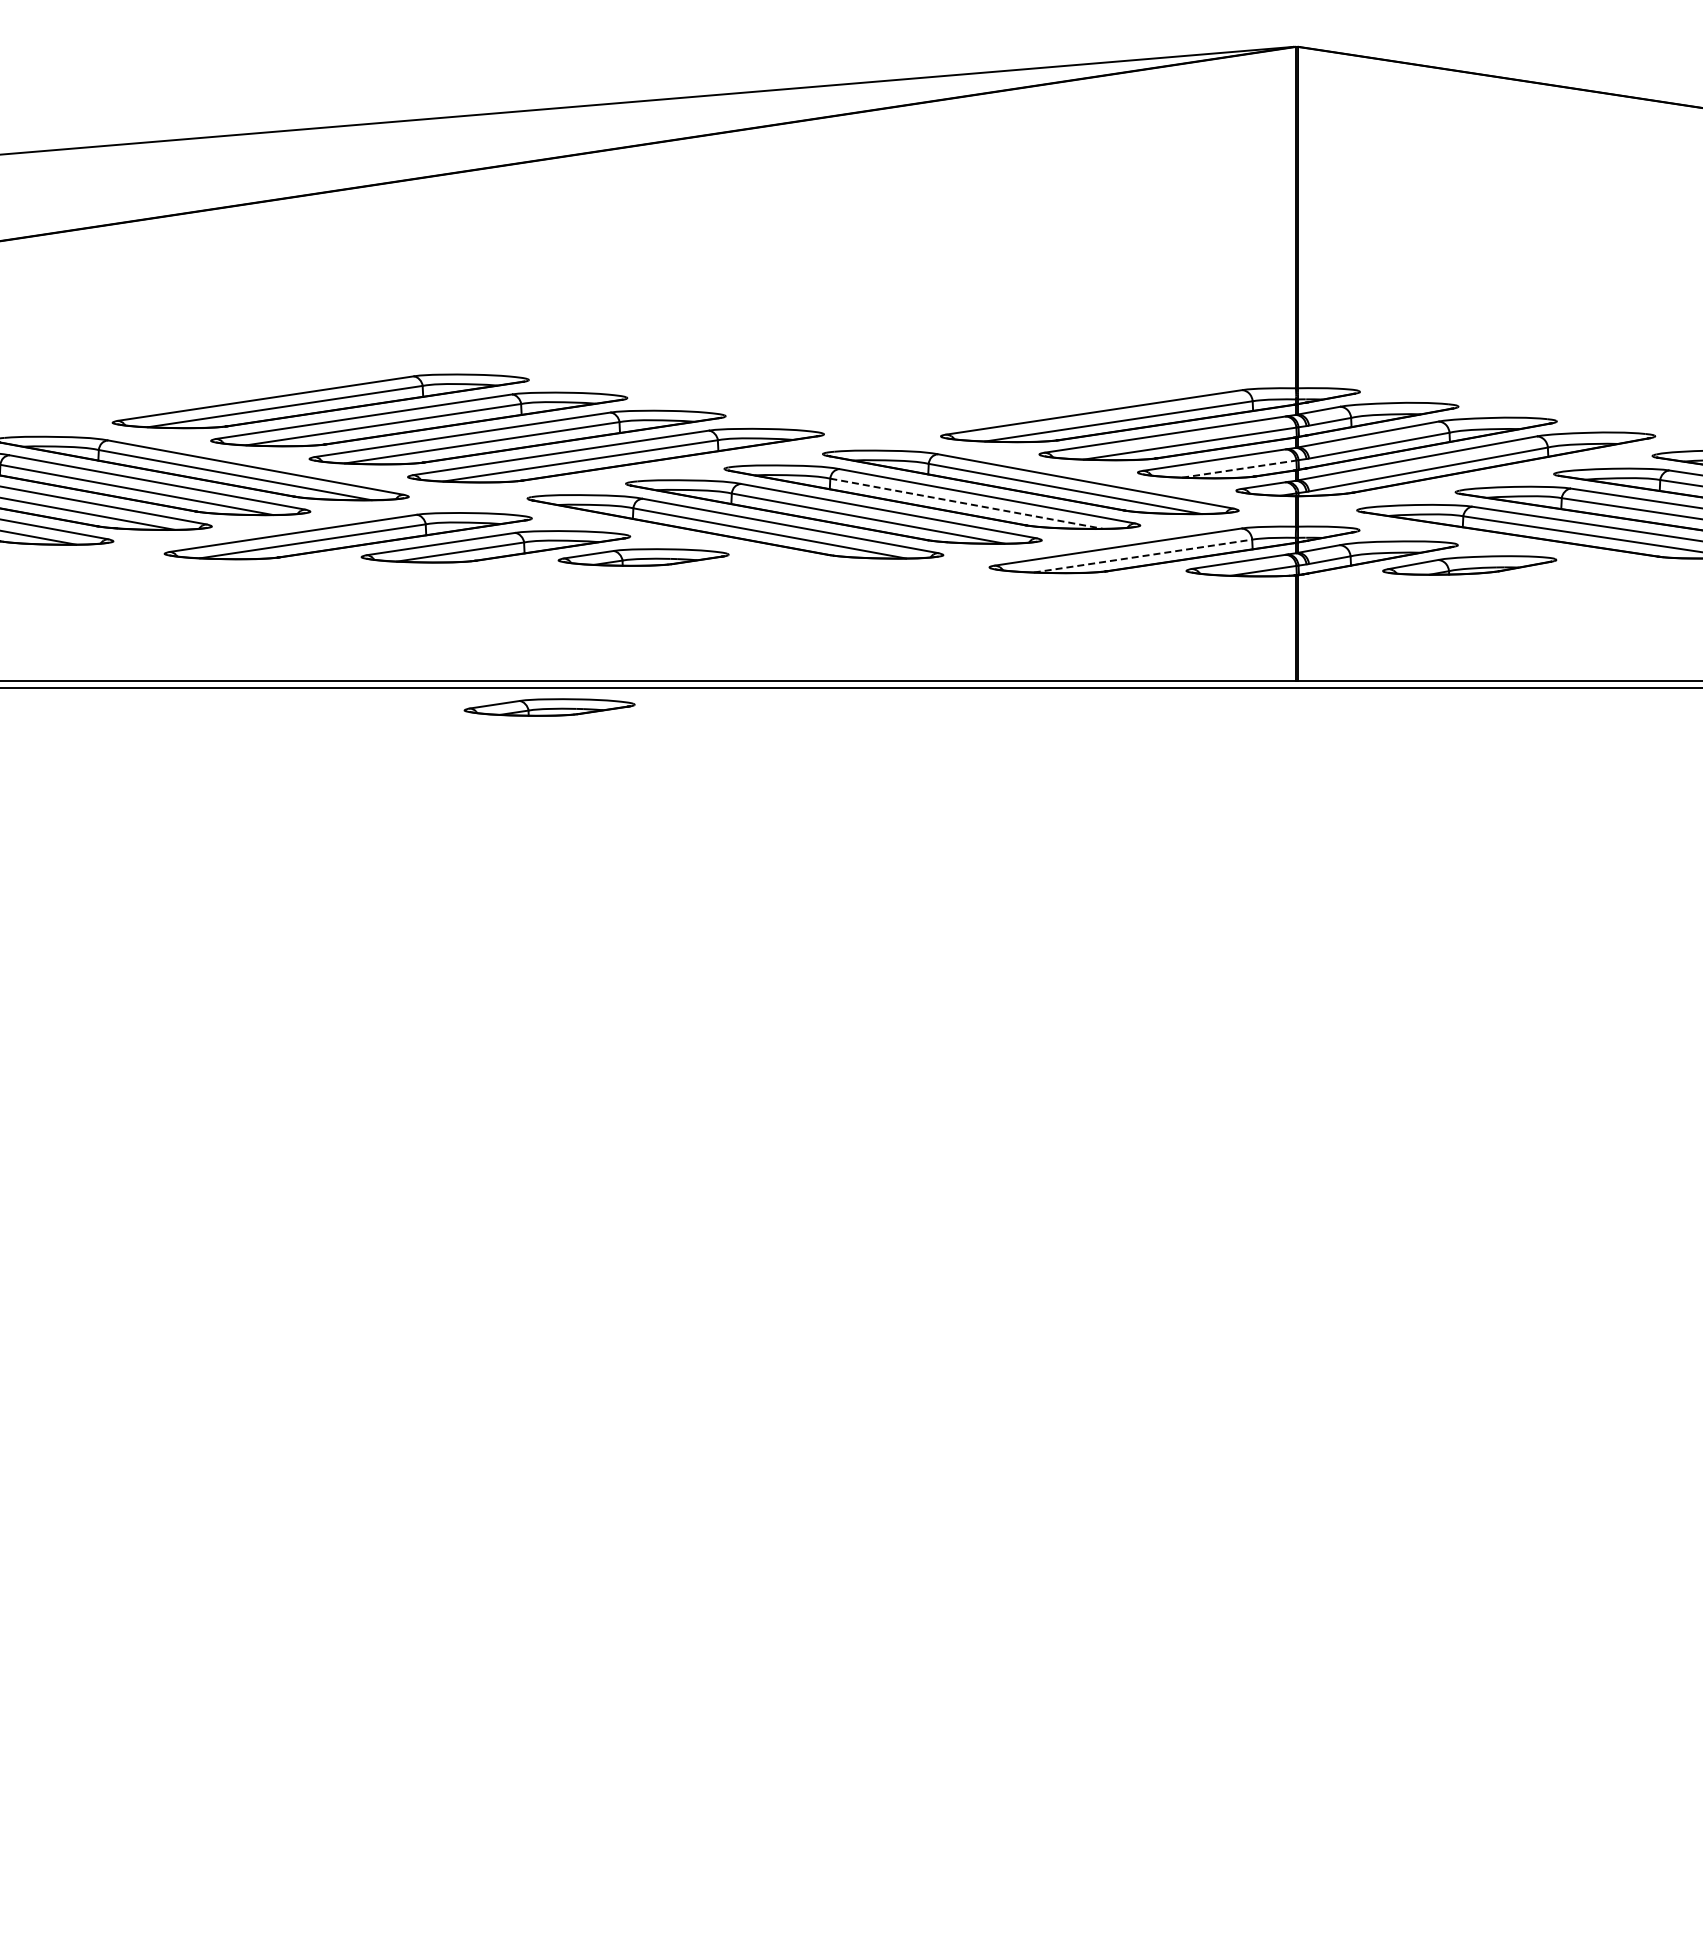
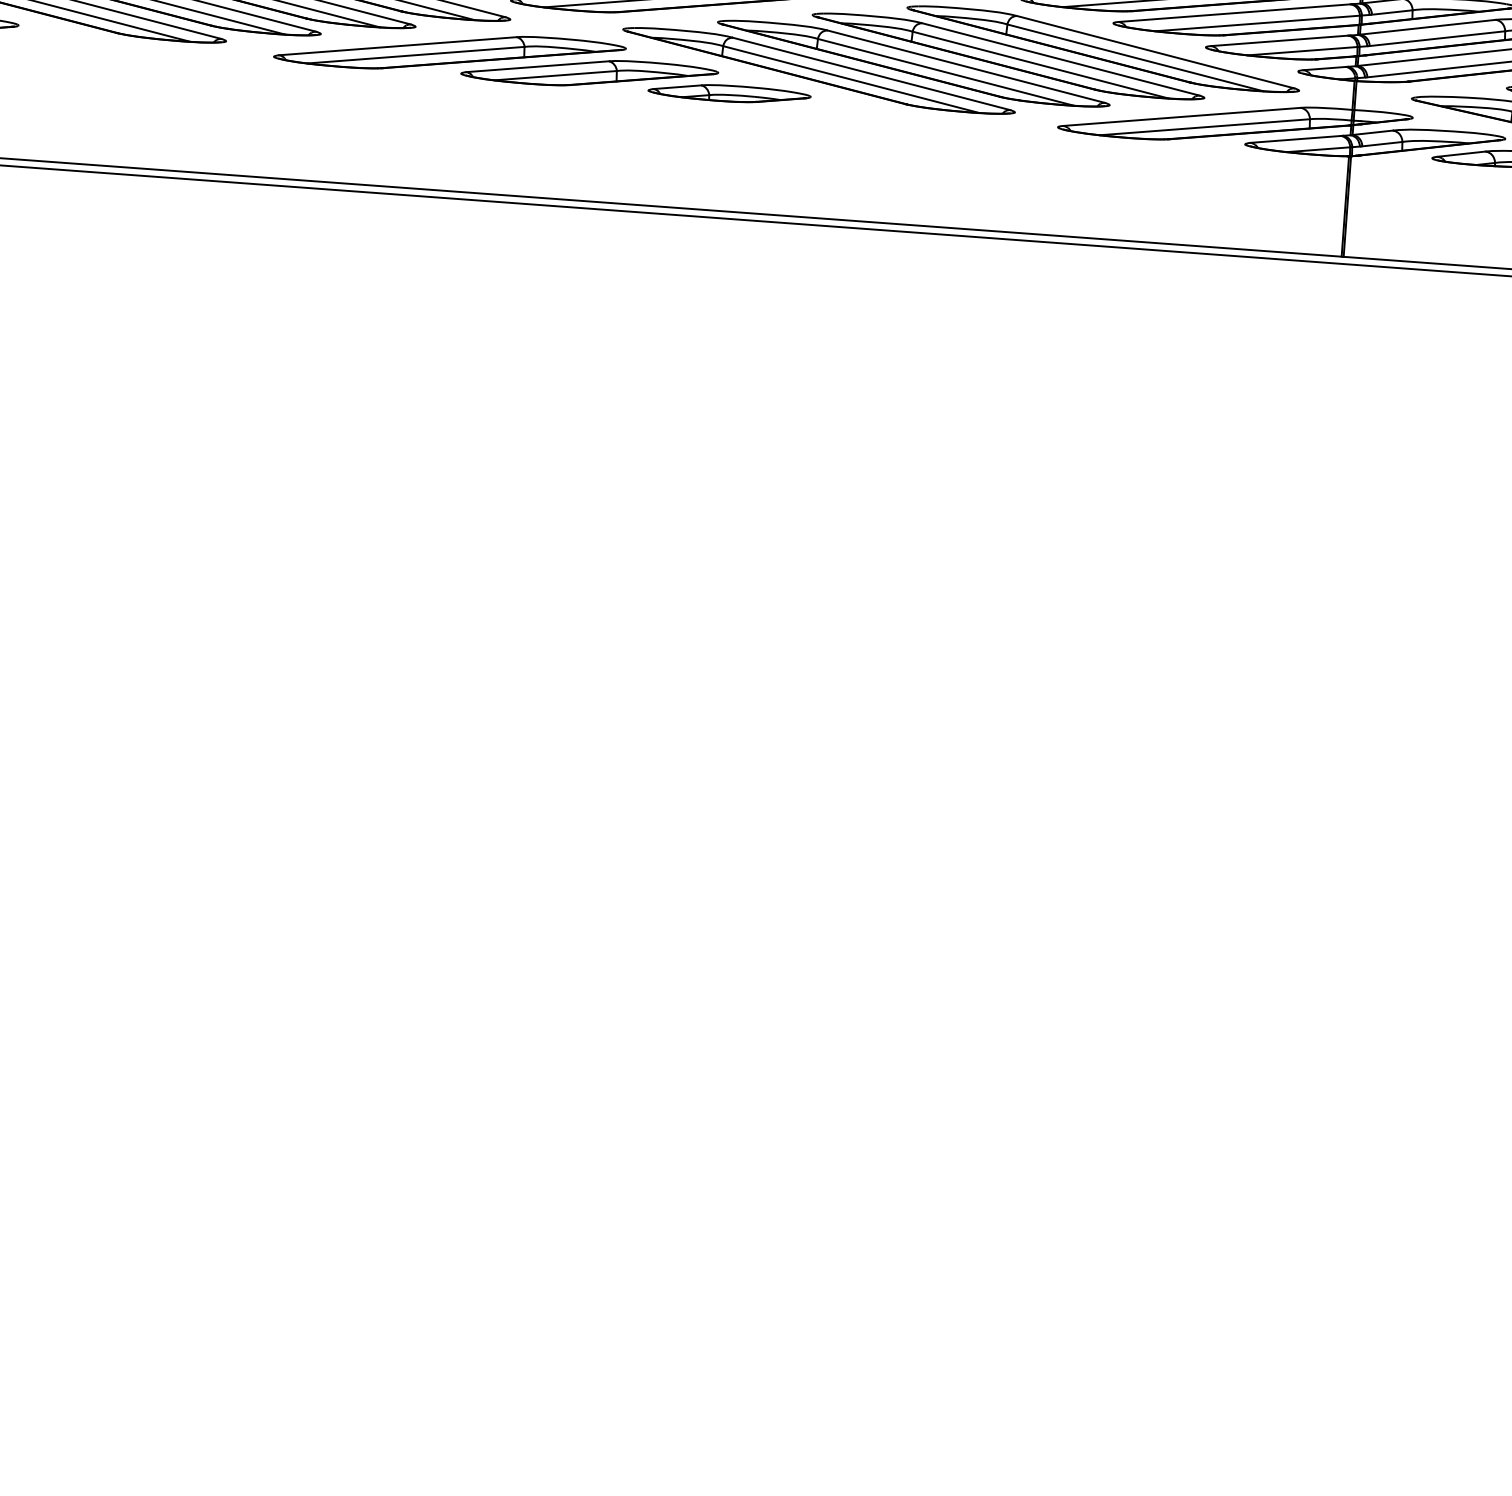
line: (1239, 469) -> (1302, 51), dashed -> solid
line: (966, 503) -> (1040, 64), dashed -> solid
line: (1143, 556) -> (1205, 127), dashed -> solid
part: (549, 707) -> (629, 229), removed

